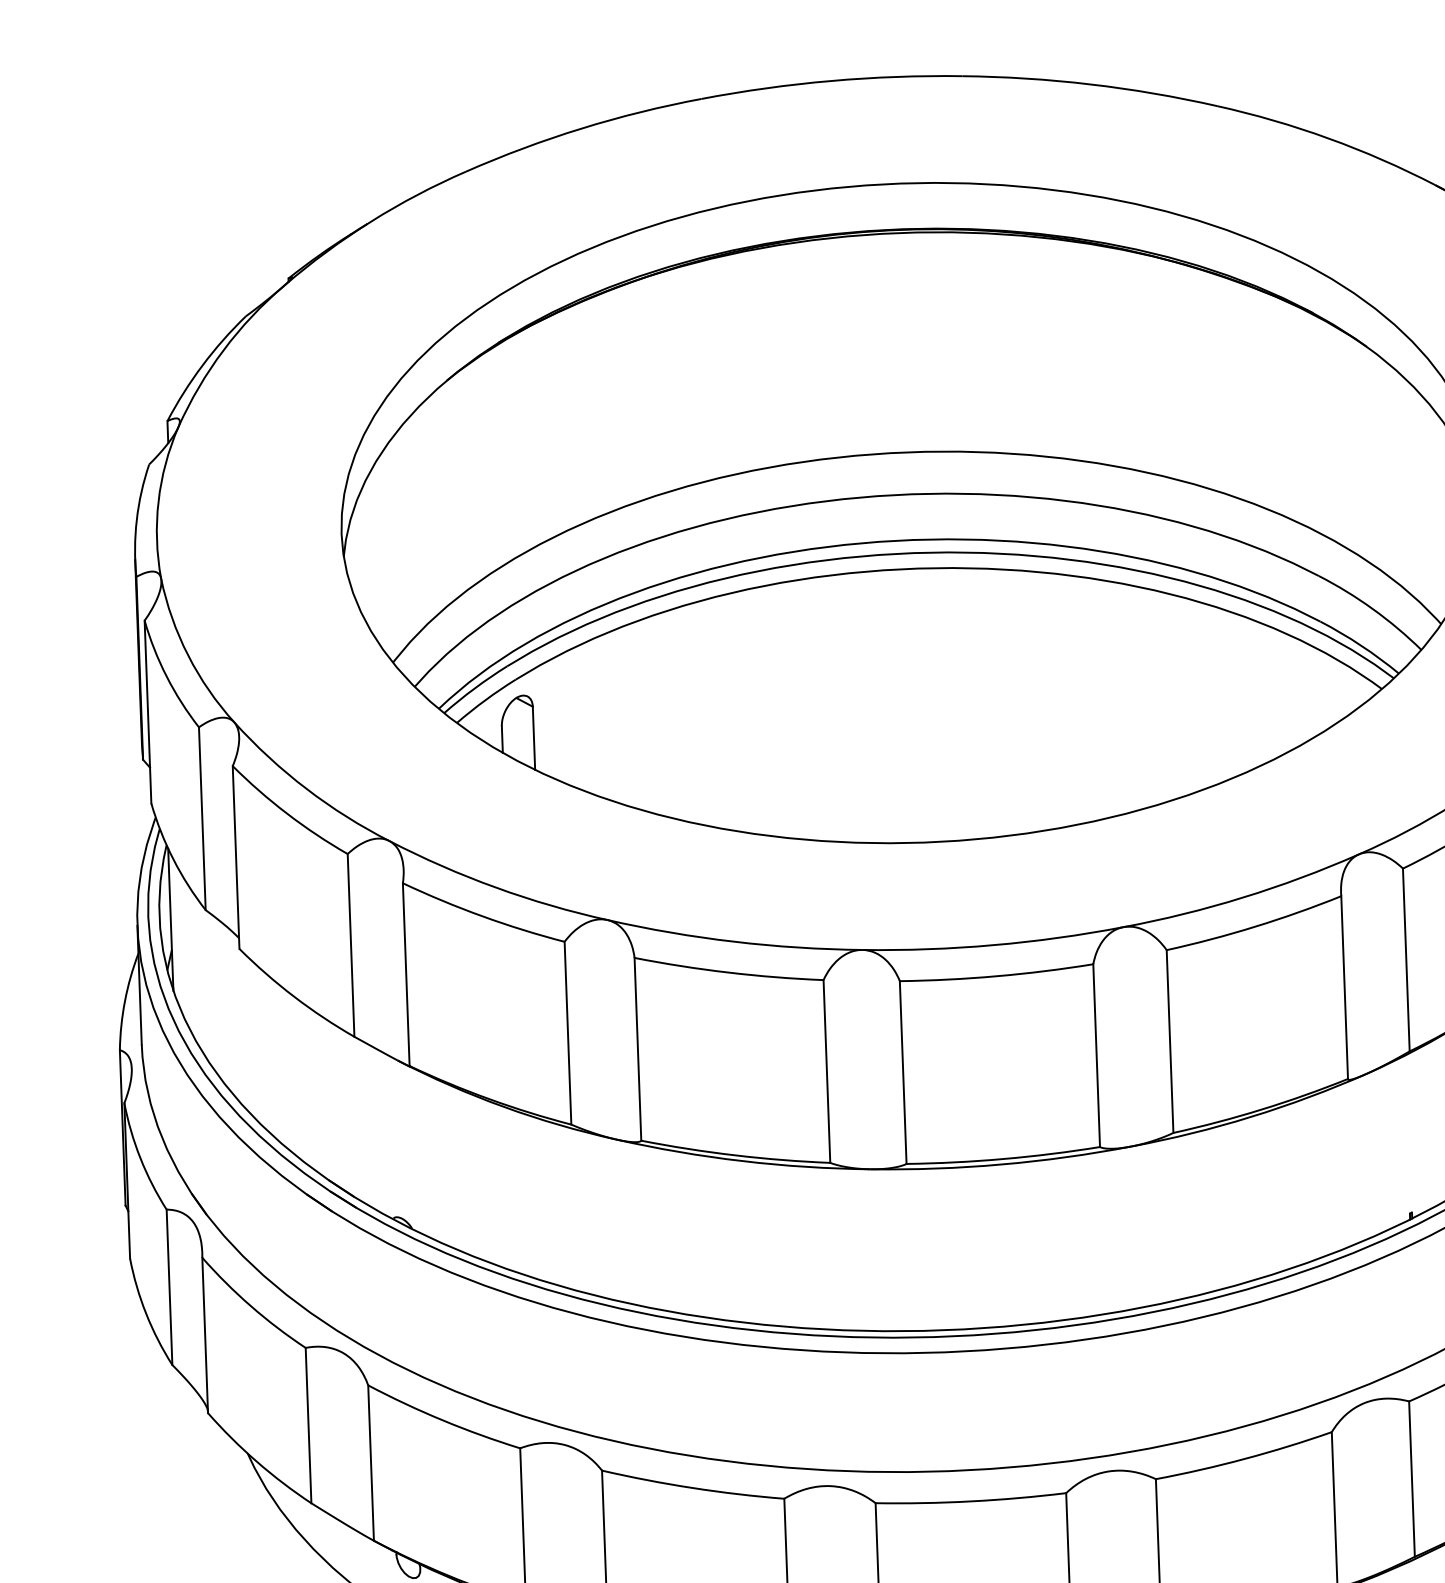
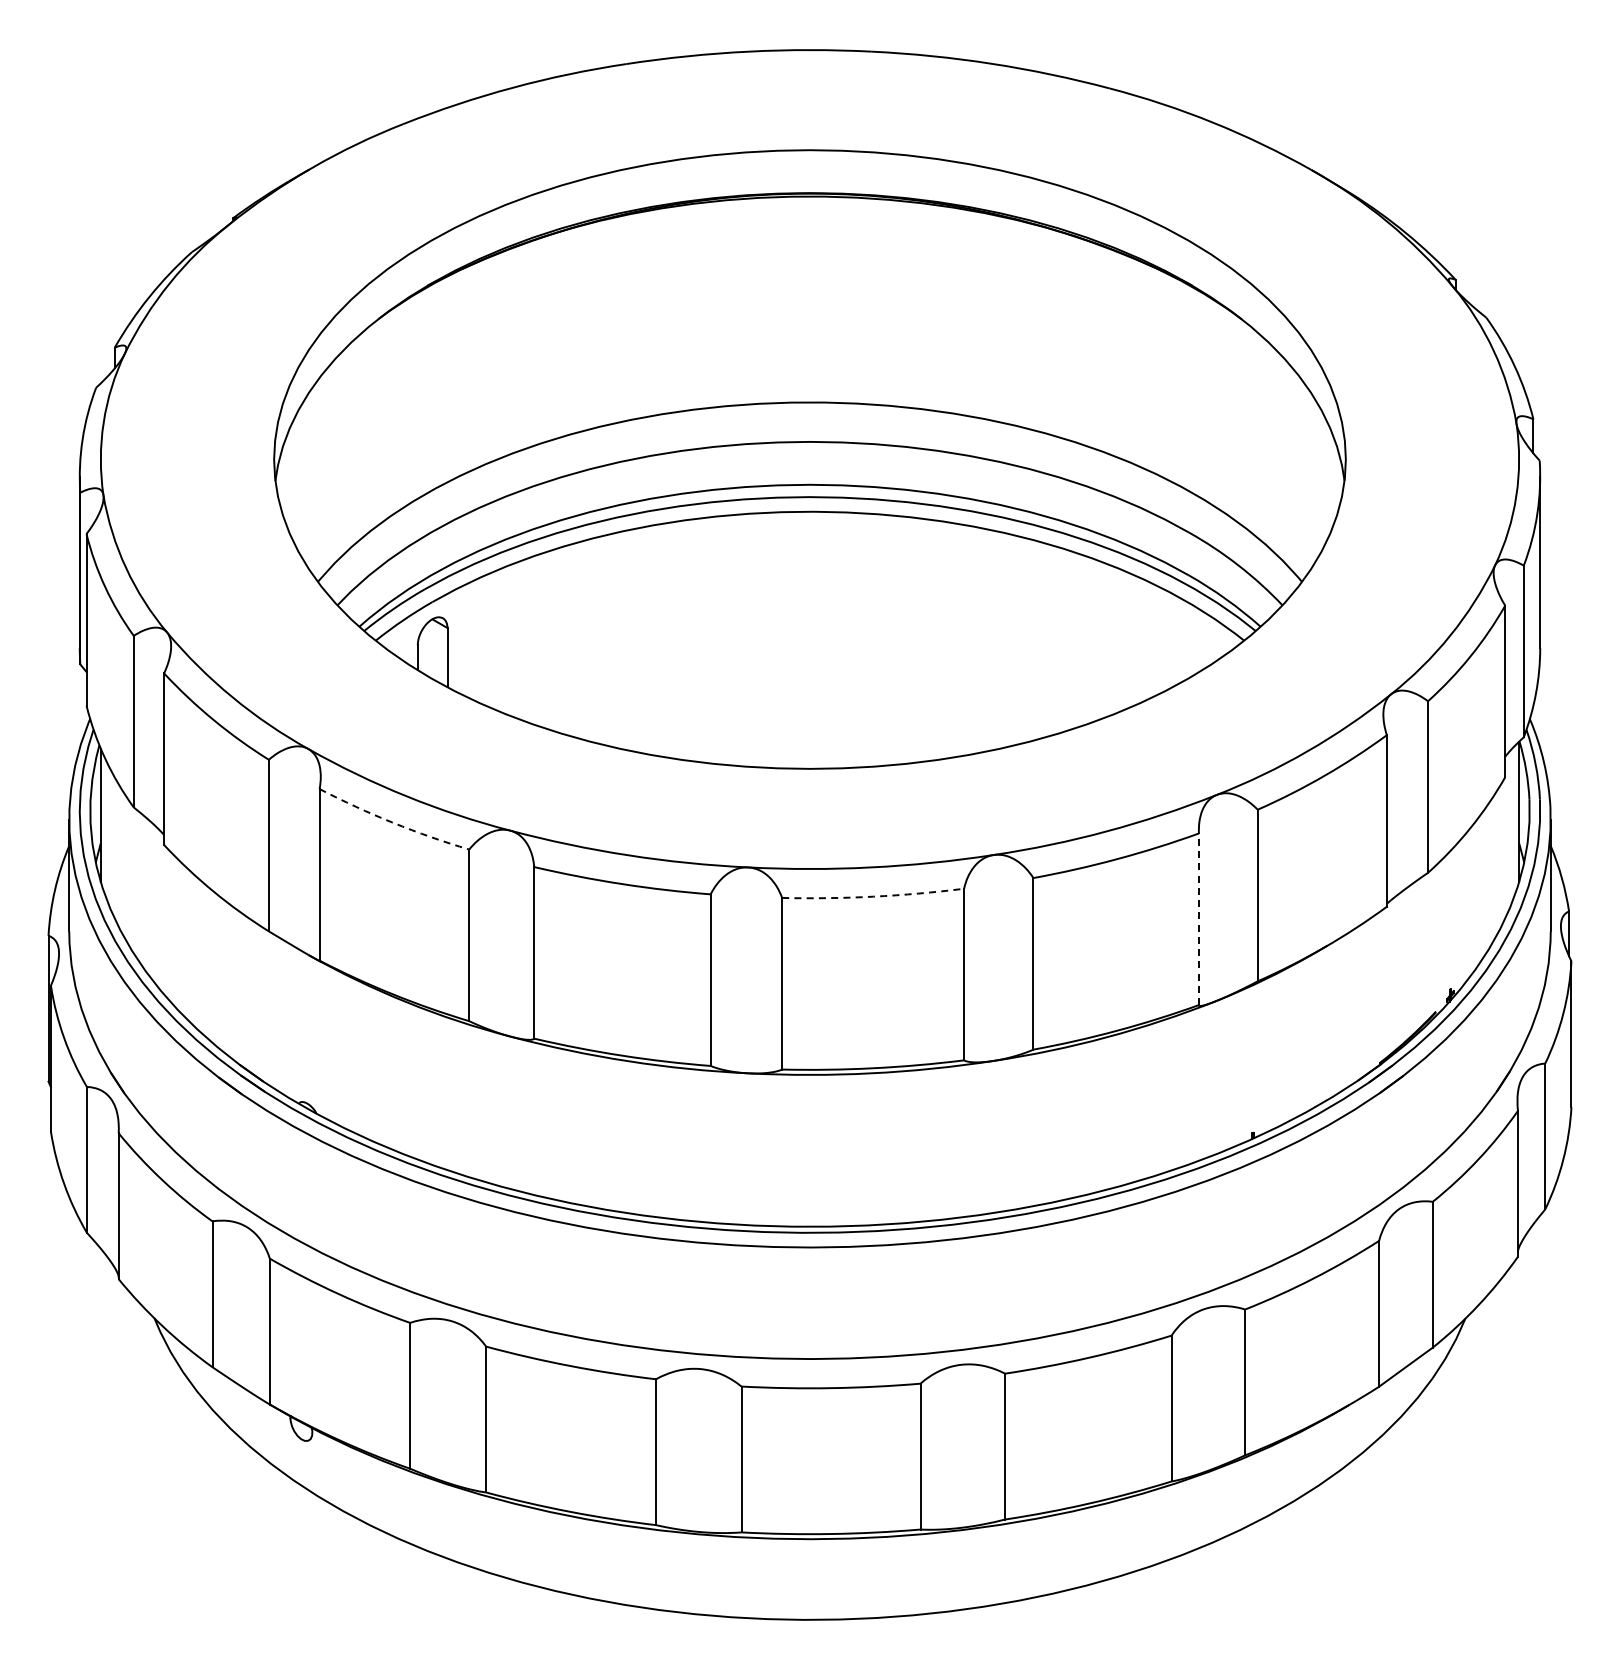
arc: (482, 915) -> (393, 822), solid -> dashed
arc: (997, 976) -> (873, 896), solid -> dashed
line: (1344, 987) -> (1198, 919), solid -> dashed

